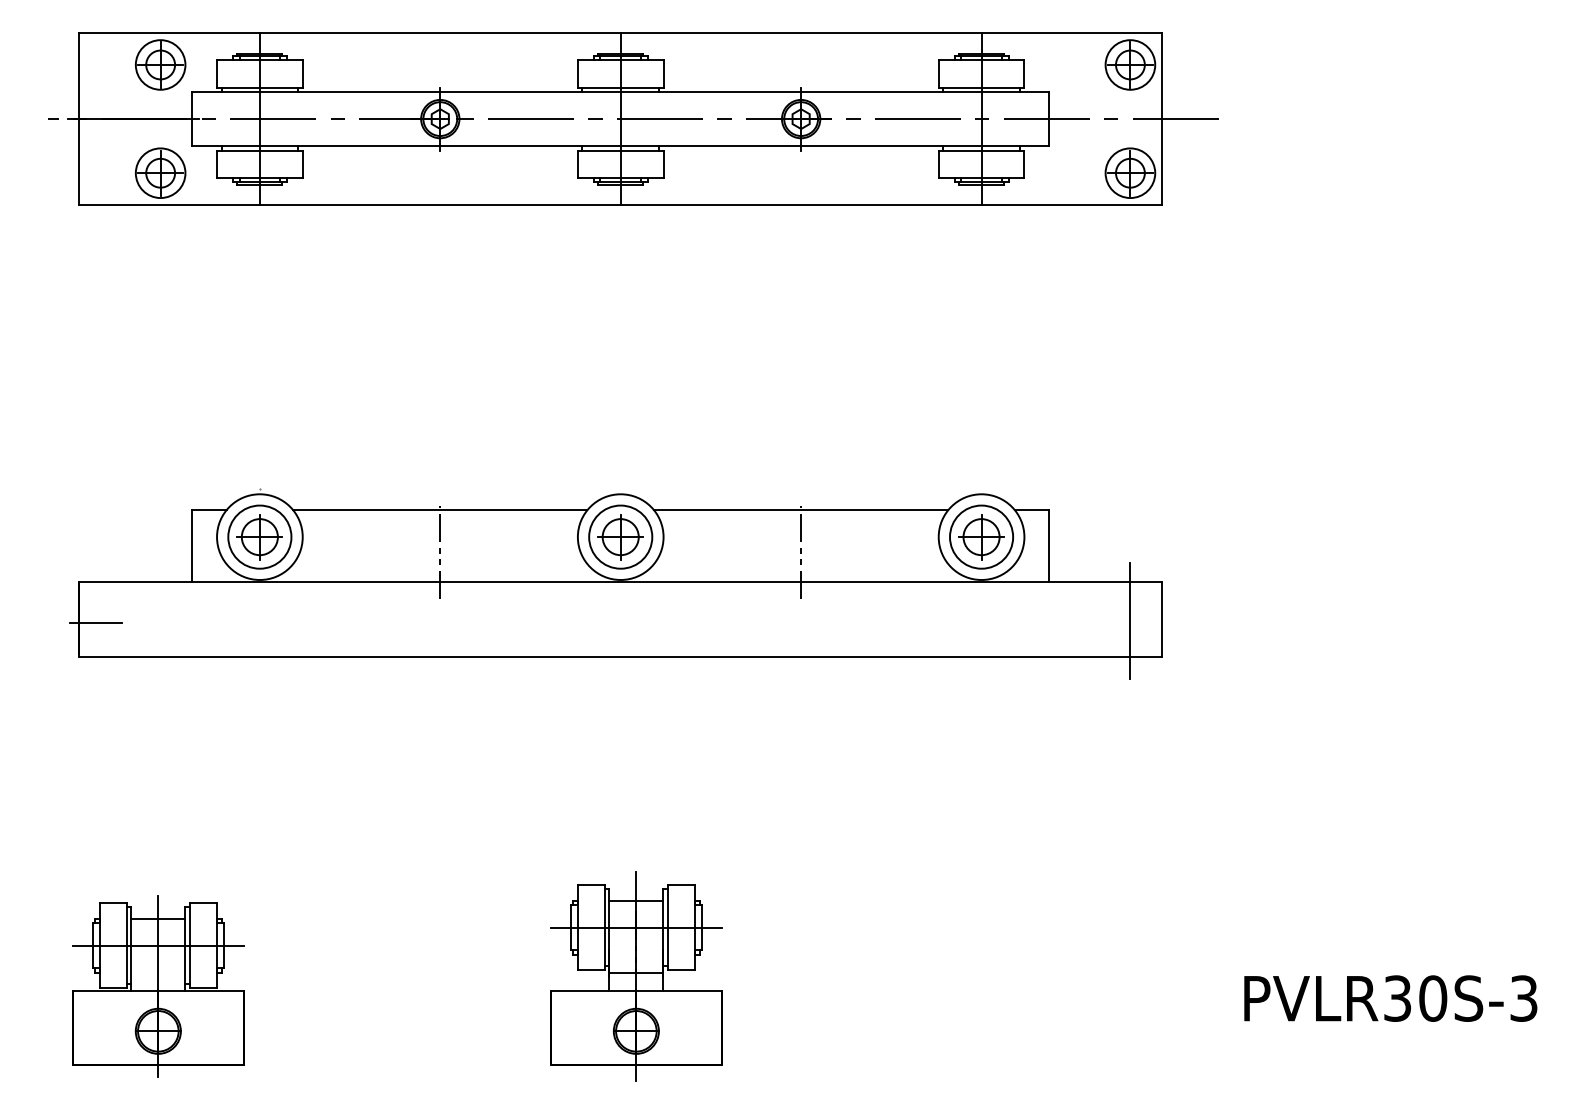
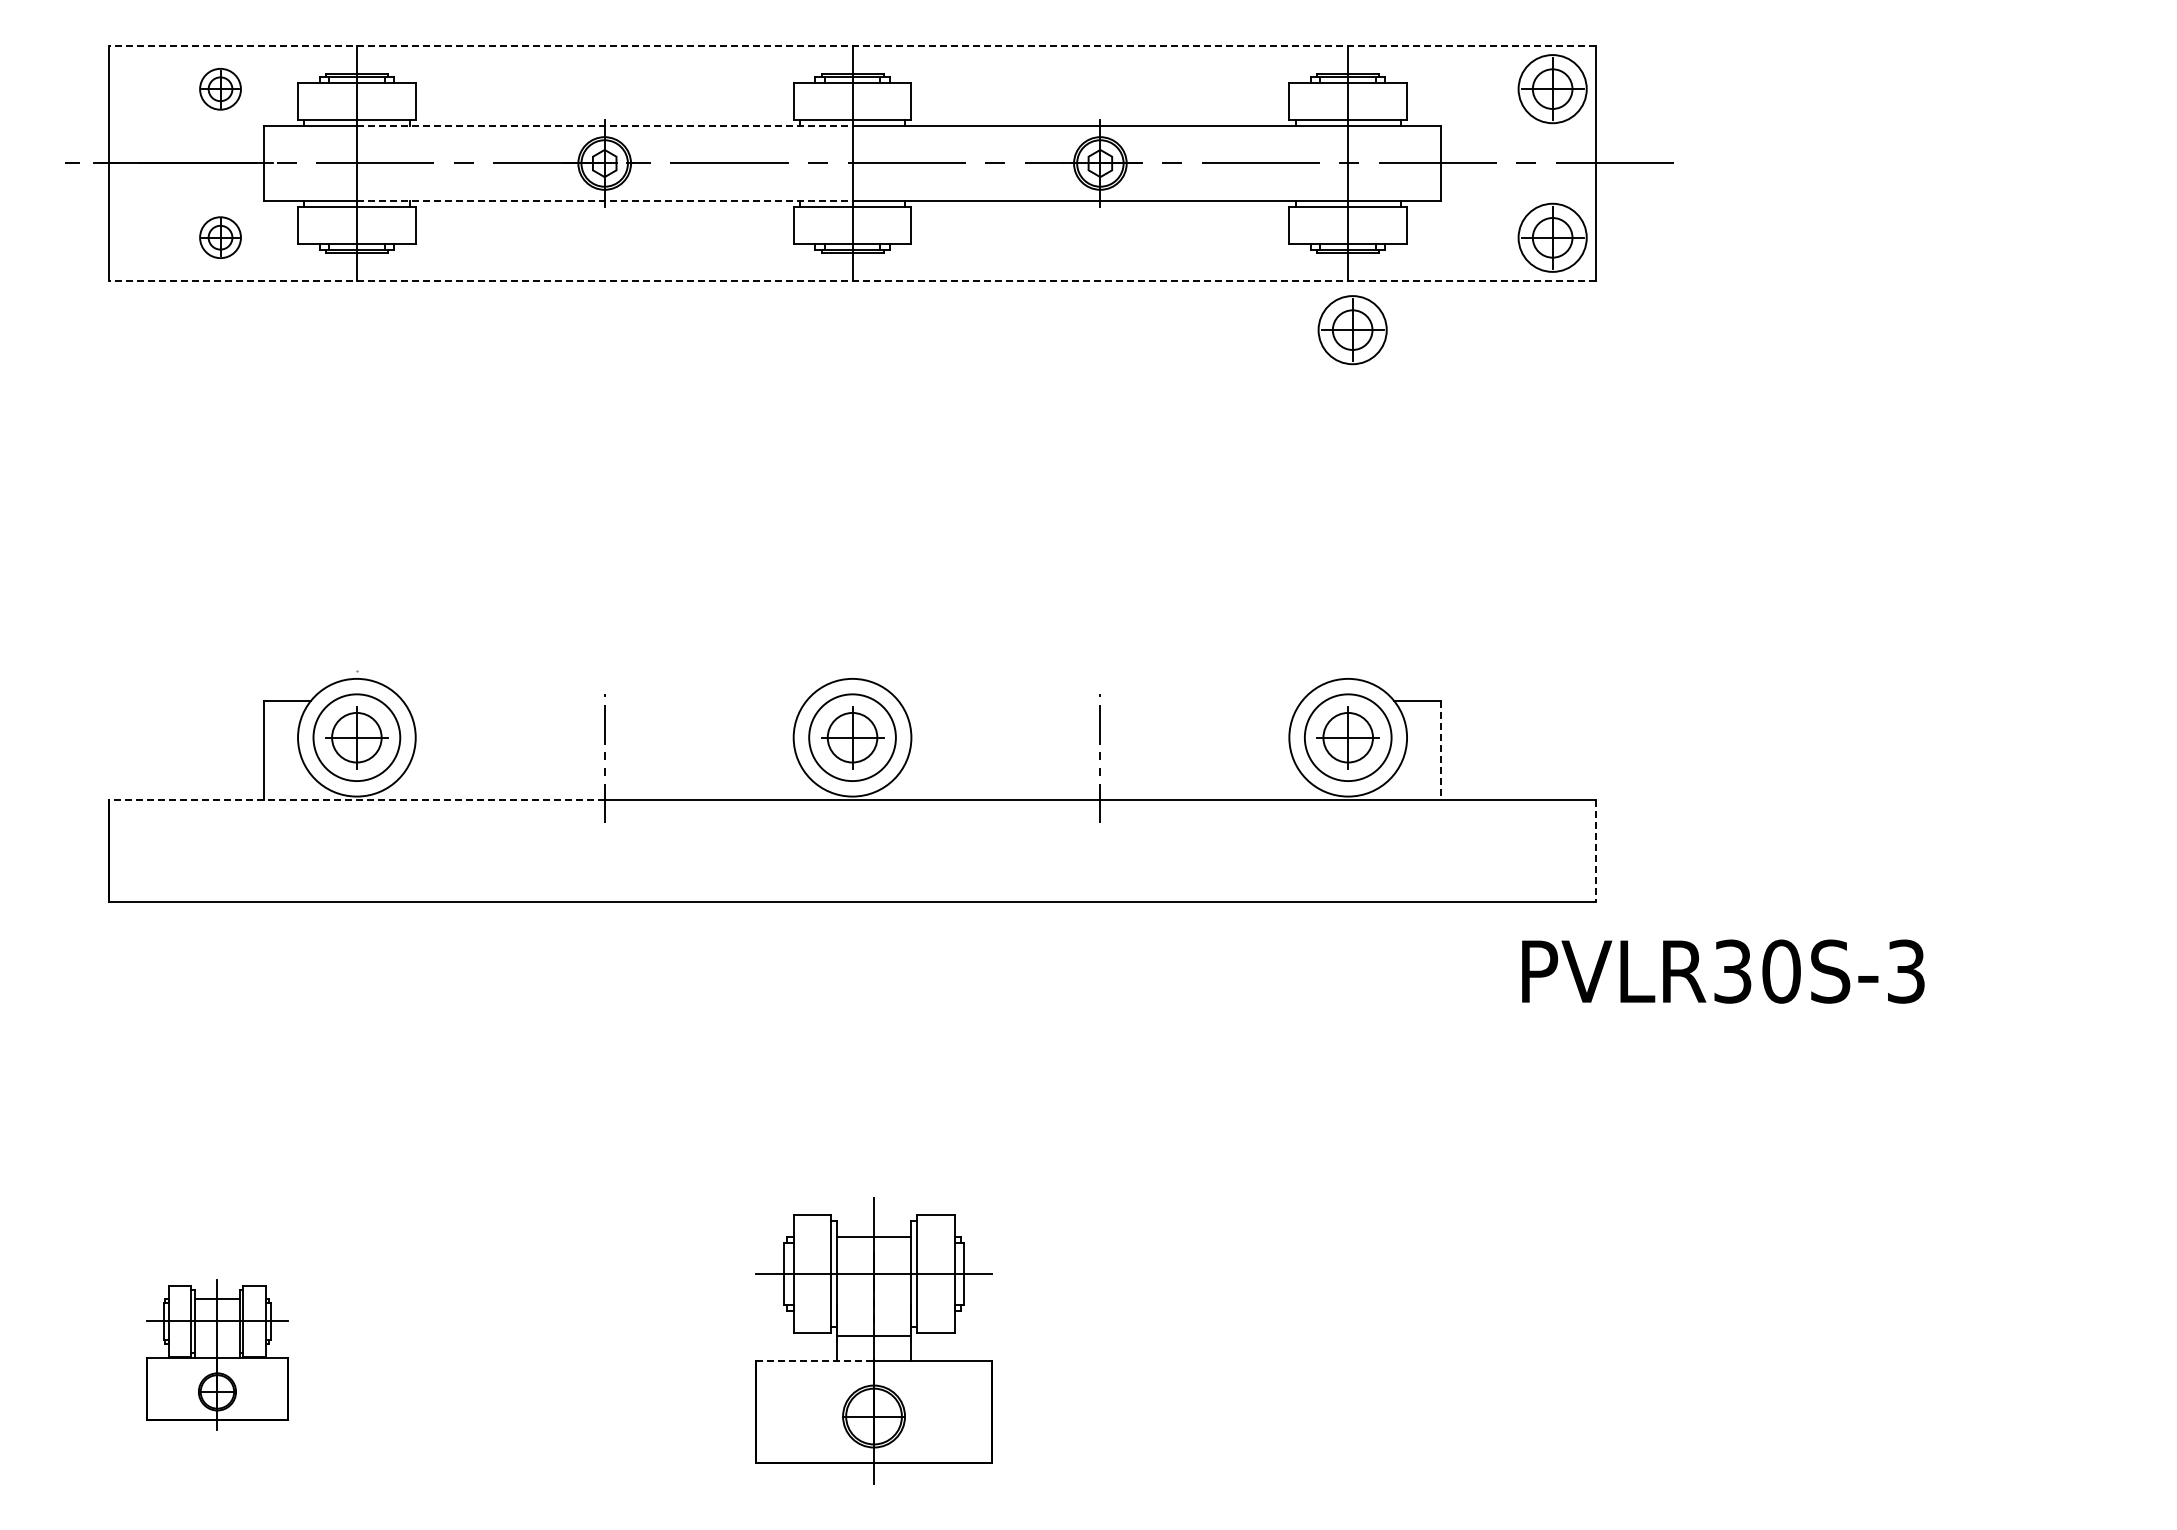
line: (620, 33) -> (852, 45), solid -> dashed
part: (160, 65) -> (220, 89), size x0.6
line: (440, 92) -> (604, 126), solid -> dashed
line: (440, 146) -> (604, 200), solid -> dashed
part: (160, 172) -> (220, 237), size x0.6
line: (620, 205) -> (852, 281), solid -> dashed
part: (984, 240) -> (1352, 330), added
line: (440, 510) -> (604, 700), removed
line: (801, 510) -> (1100, 700), removed
line: (1049, 546) -> (1441, 750), solid -> dashed
line: (259, 582) -> (356, 799), solid -> dashed
line: (1162, 619) -> (1596, 851), solid -> dashed
line: (1130, 620) -> (1552, 852), removed
line: (95, 622) -> (131, 855), removed
part: (158, 986) -> (217, 1354), size x0.6
line: (593, 990) -> (815, 1360), solid -> dashed
text: (1390, 998) -> (1723, 971), moved

